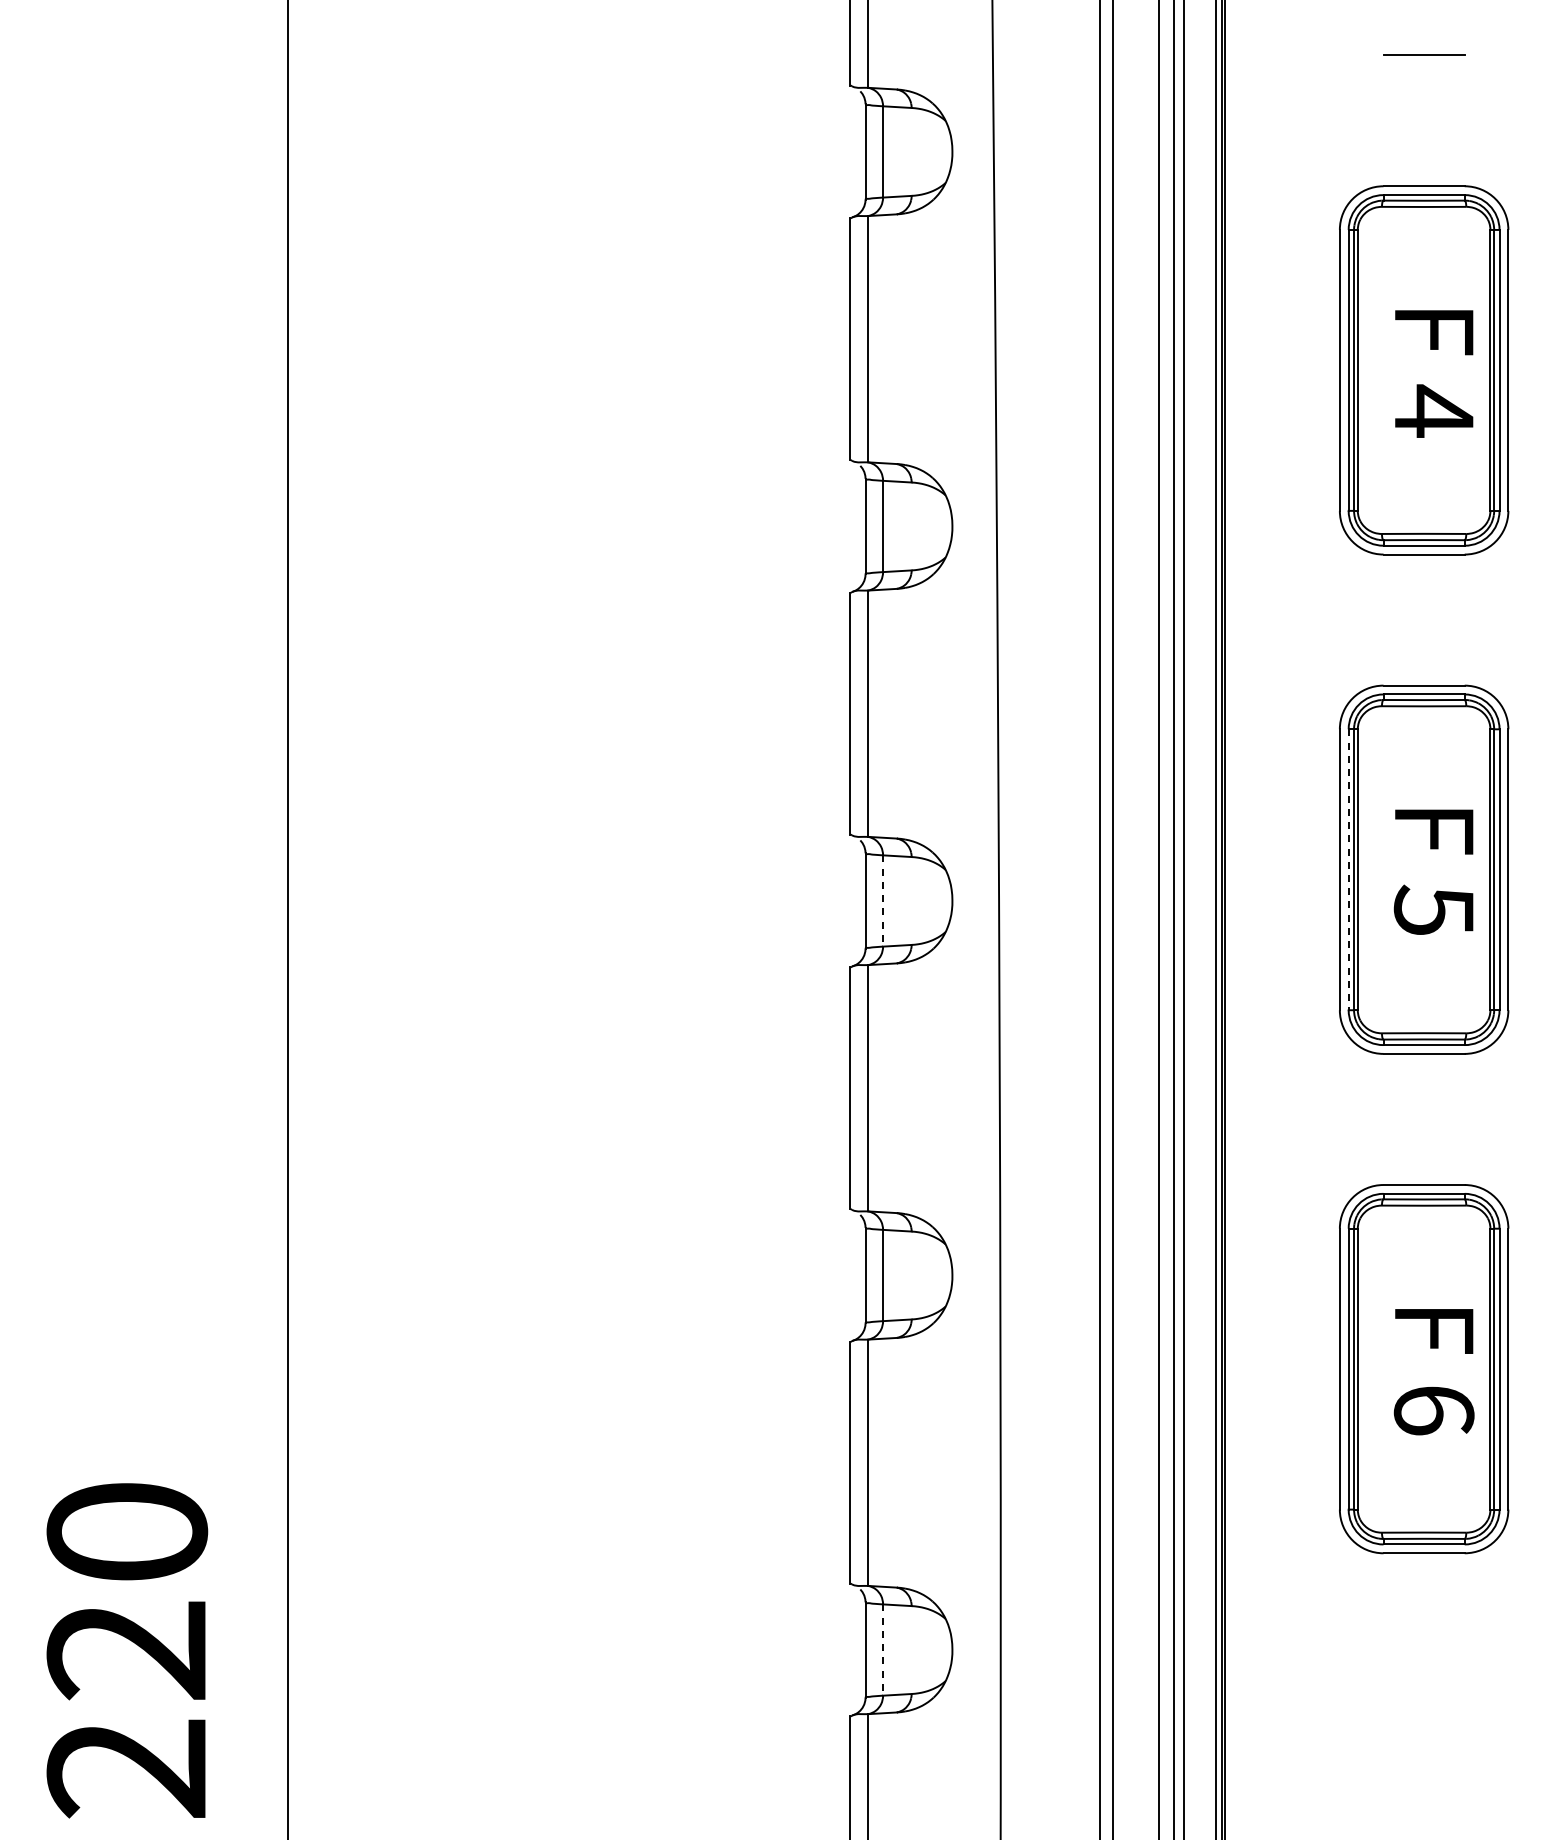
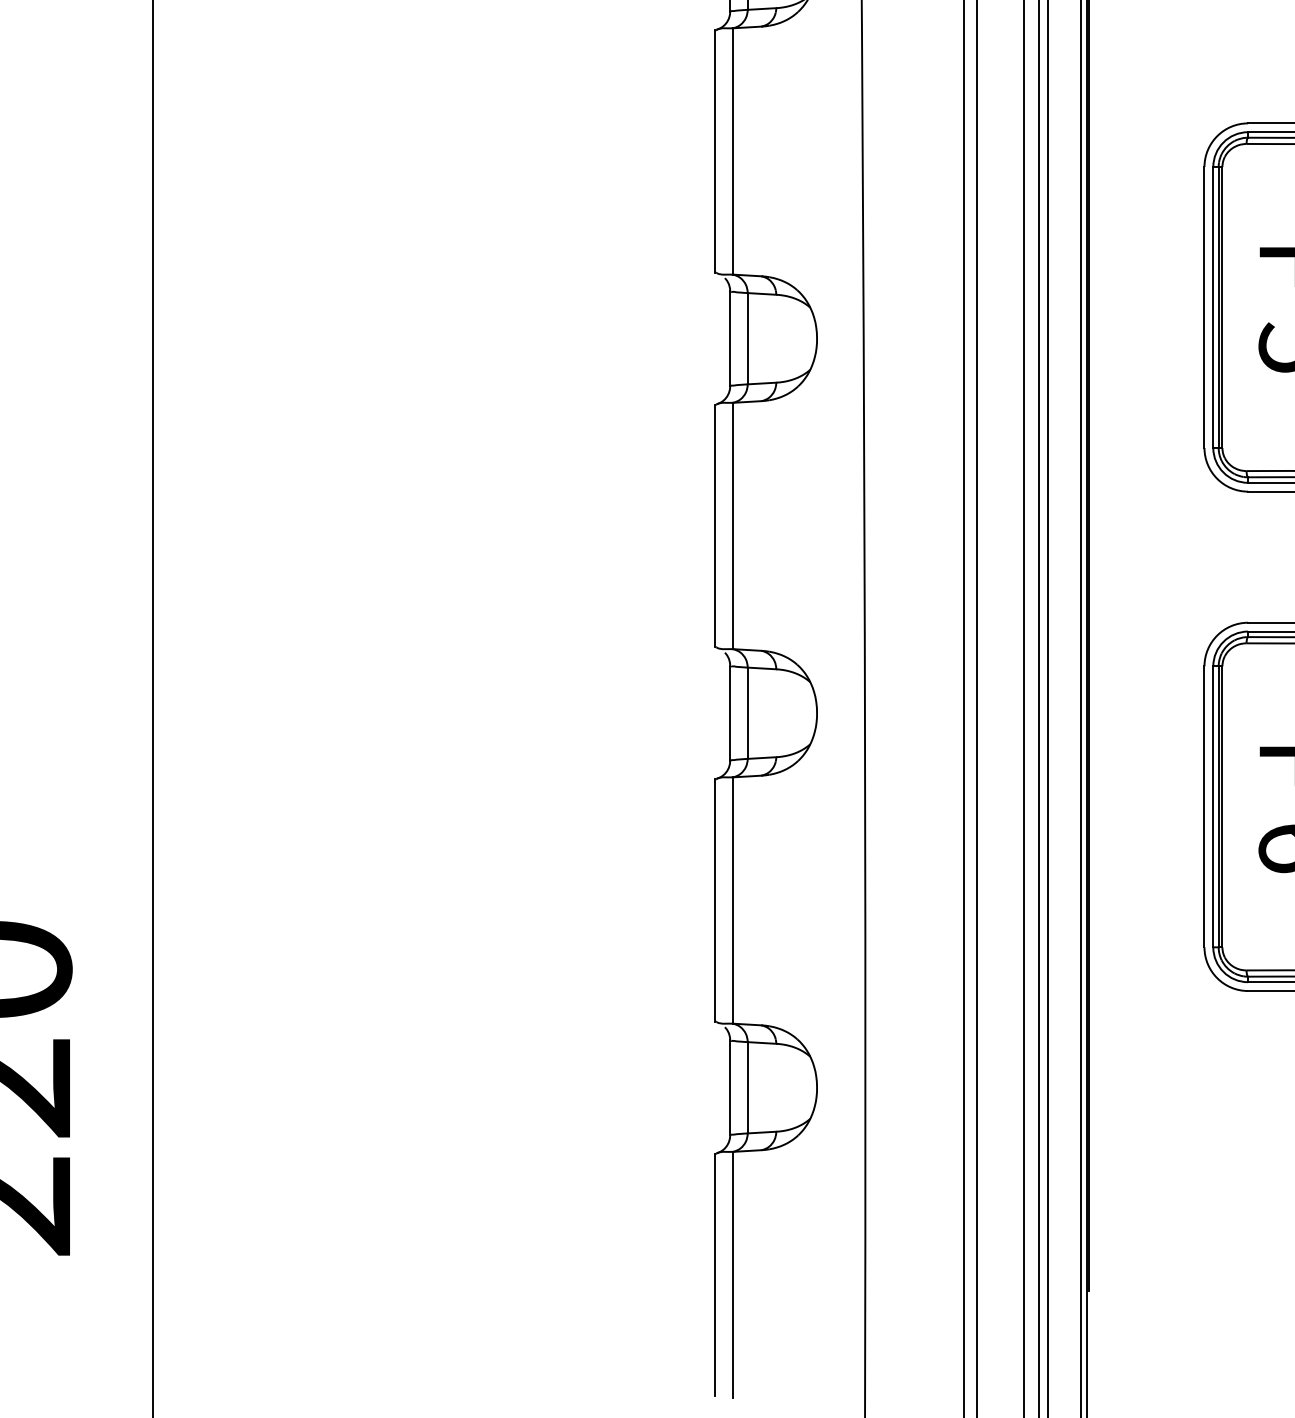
line: (1348, 870) -> (1213, 308), dashed -> solid
line: (883, 900) -> (748, 338), dashed -> solid
line: (883, 1650) -> (748, 1088), dashed -> solid

